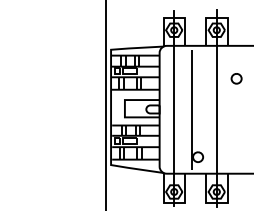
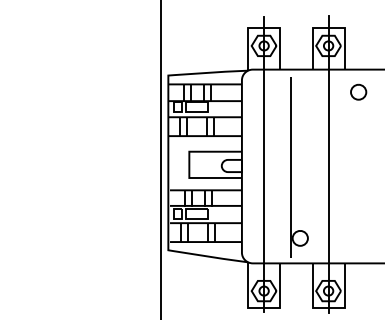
part: (236, 78) -> (358, 91), moved

